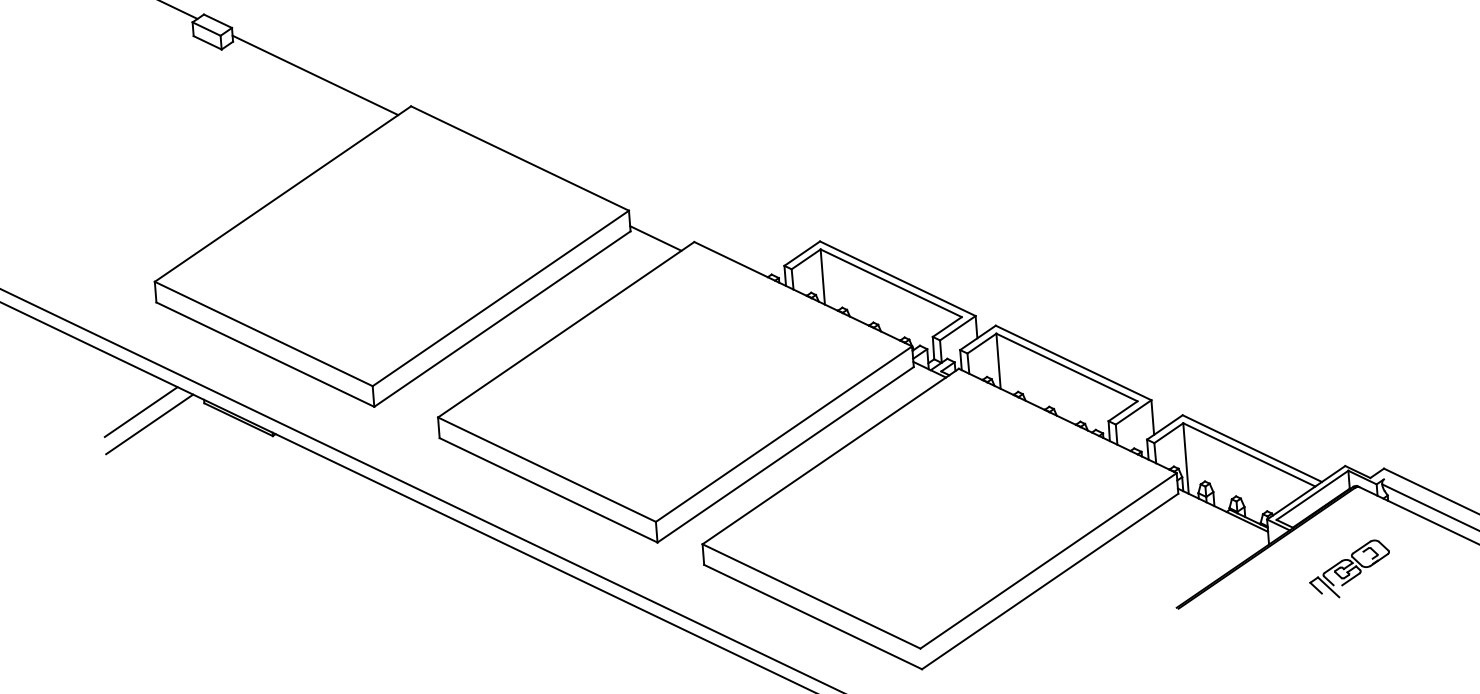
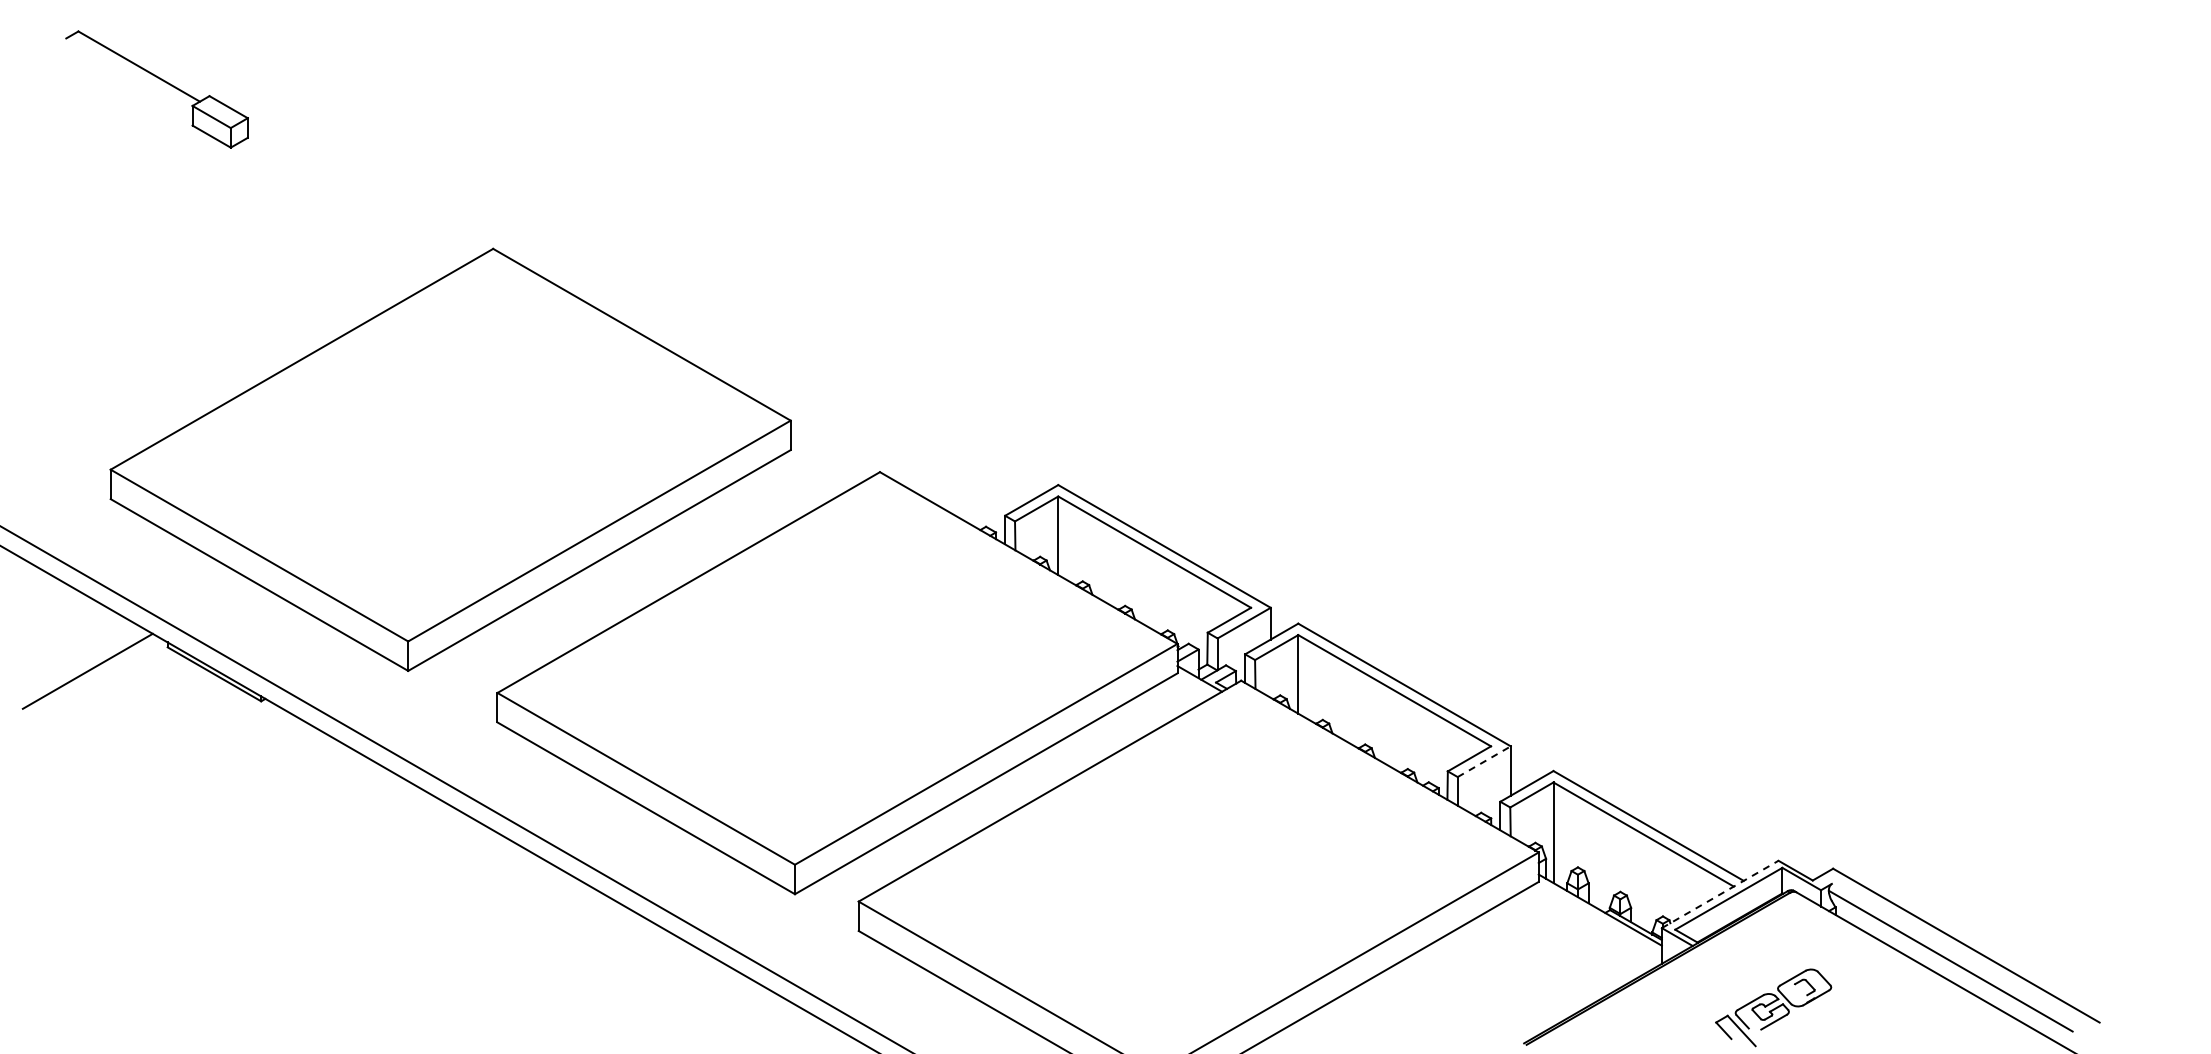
line: (315, 75) -> (360, 194), removed
line: (655, 238) -> (825, 462), removed
line: (140, 411) -> (76, 652), removed
line: (1133, 412) -> (1484, 761), solid -> dashed
line: (1306, 492) -> (1720, 894), solid -> dashed

